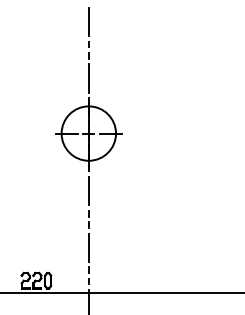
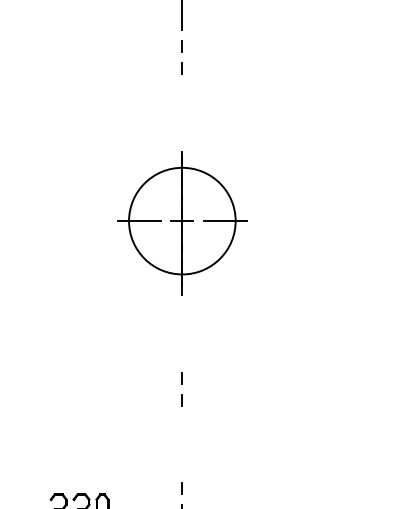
line: (88, 78) -> (181, 113), removed
line: (88, 191) -> (181, 334), removed
line: (88, 247) -> (181, 444), removed

